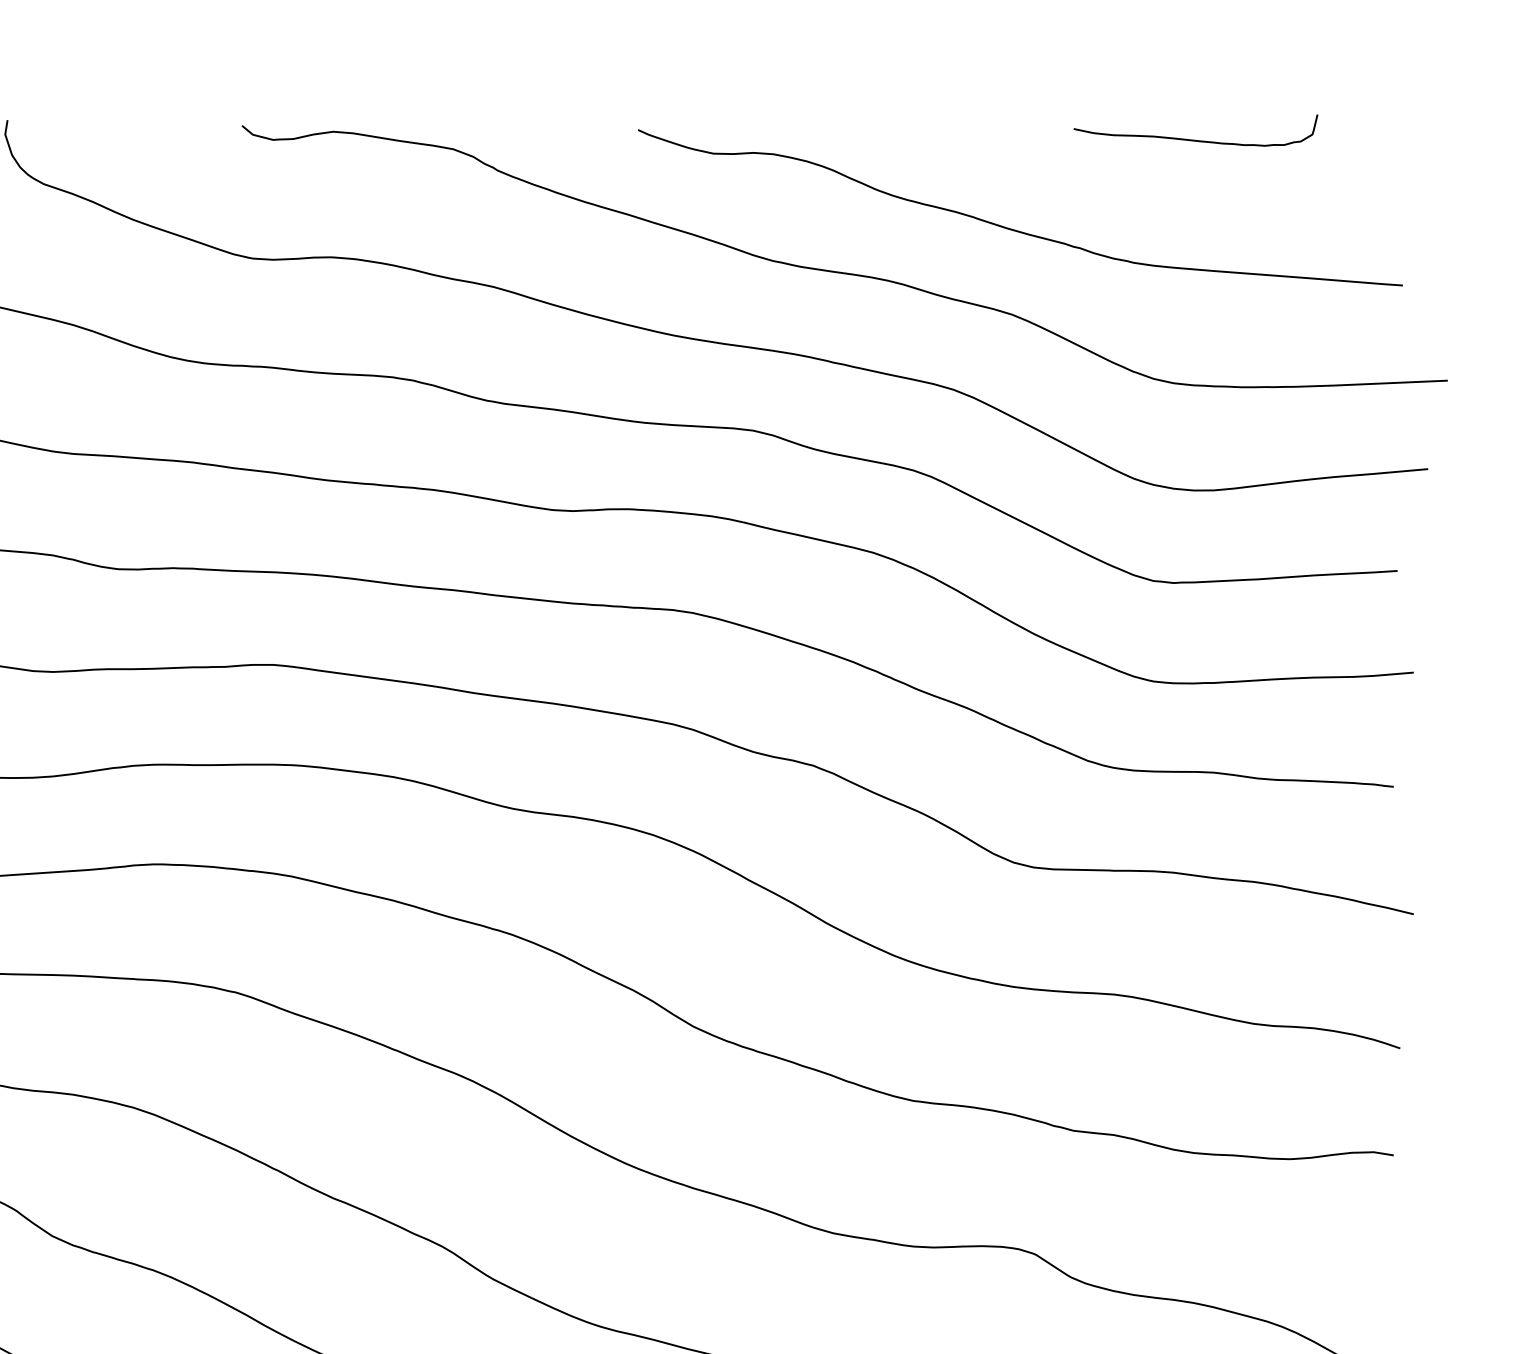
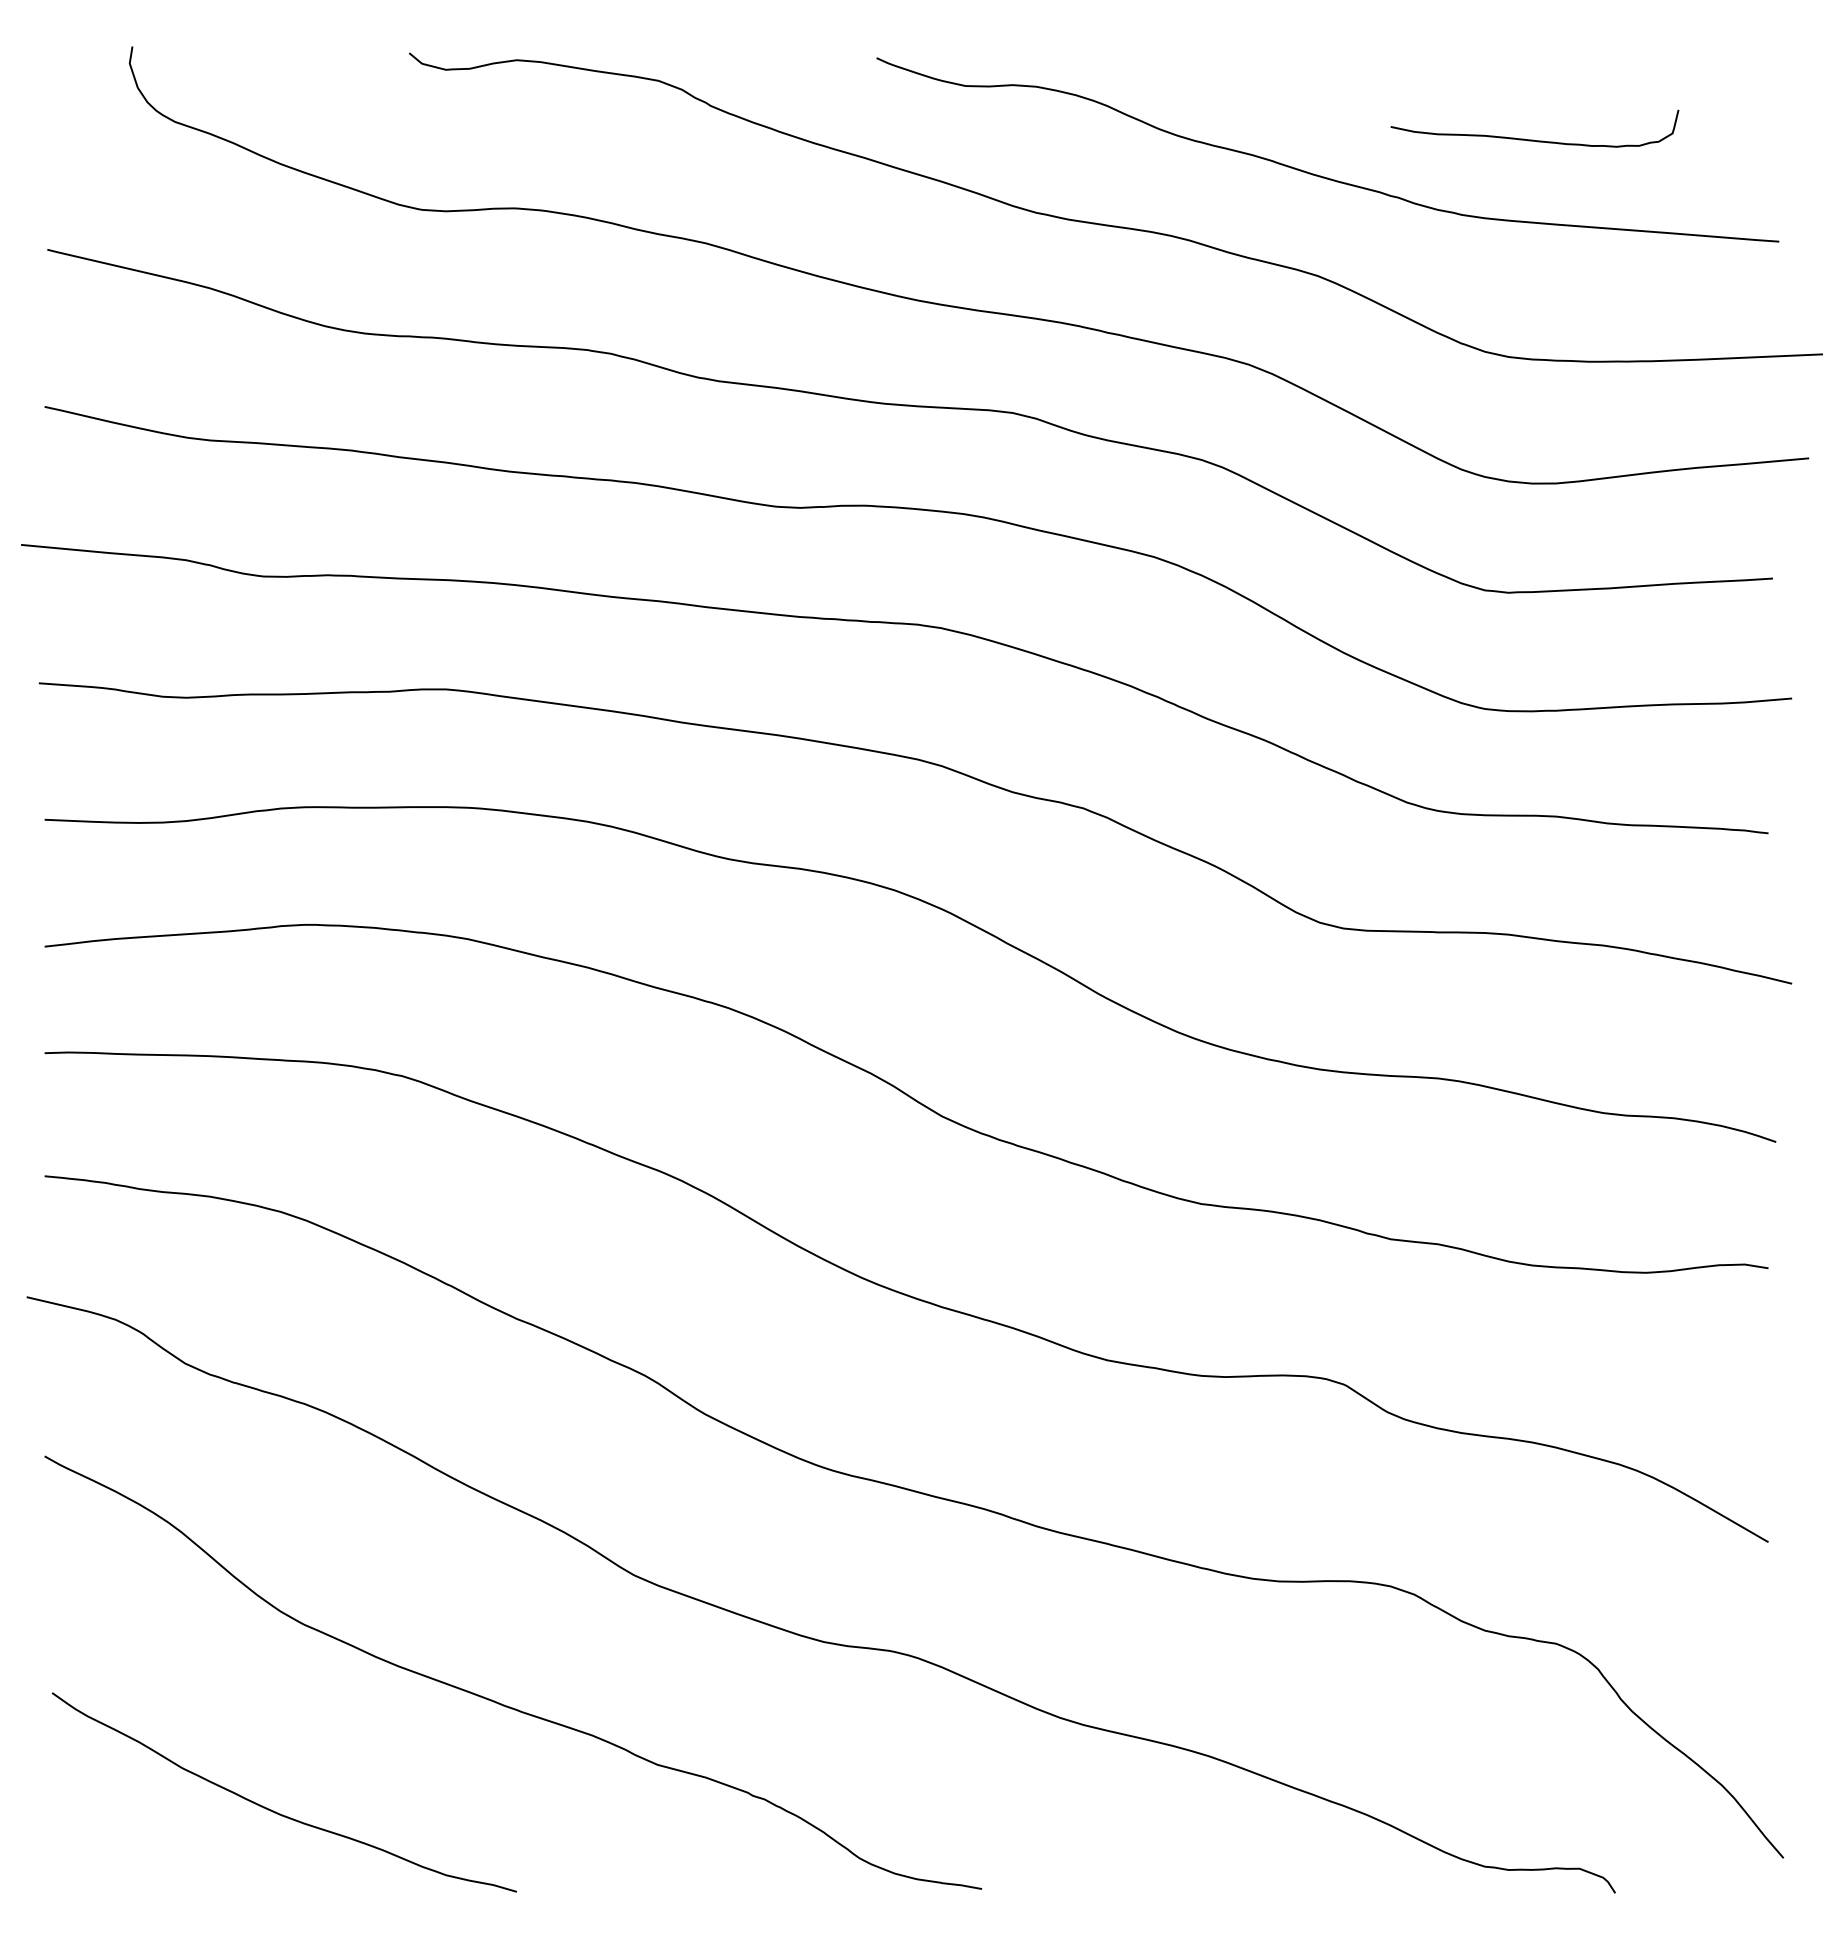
curve: (1194, 139) -> (1533, 139), moved

